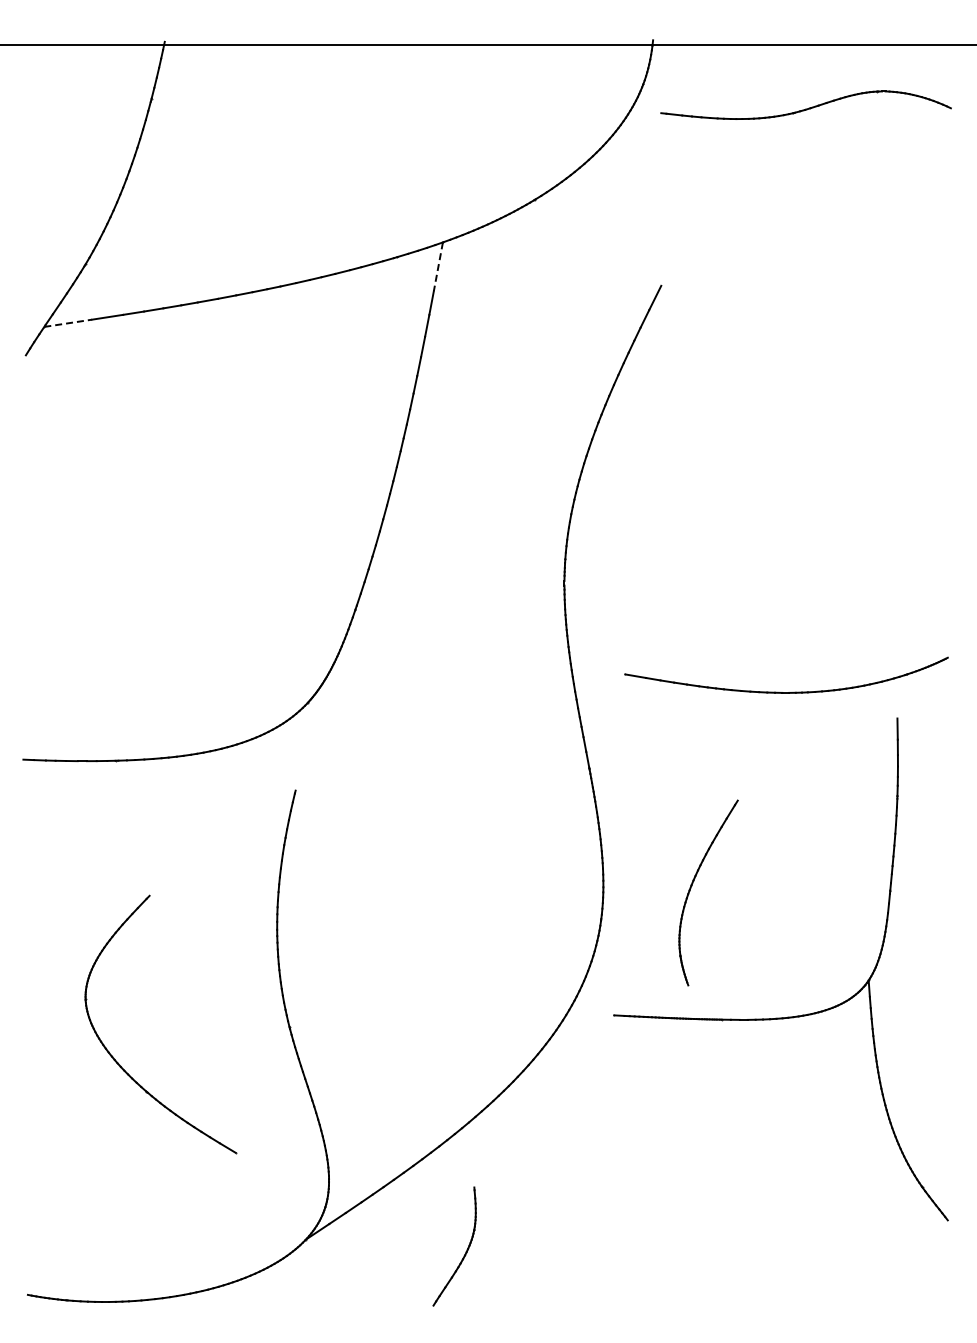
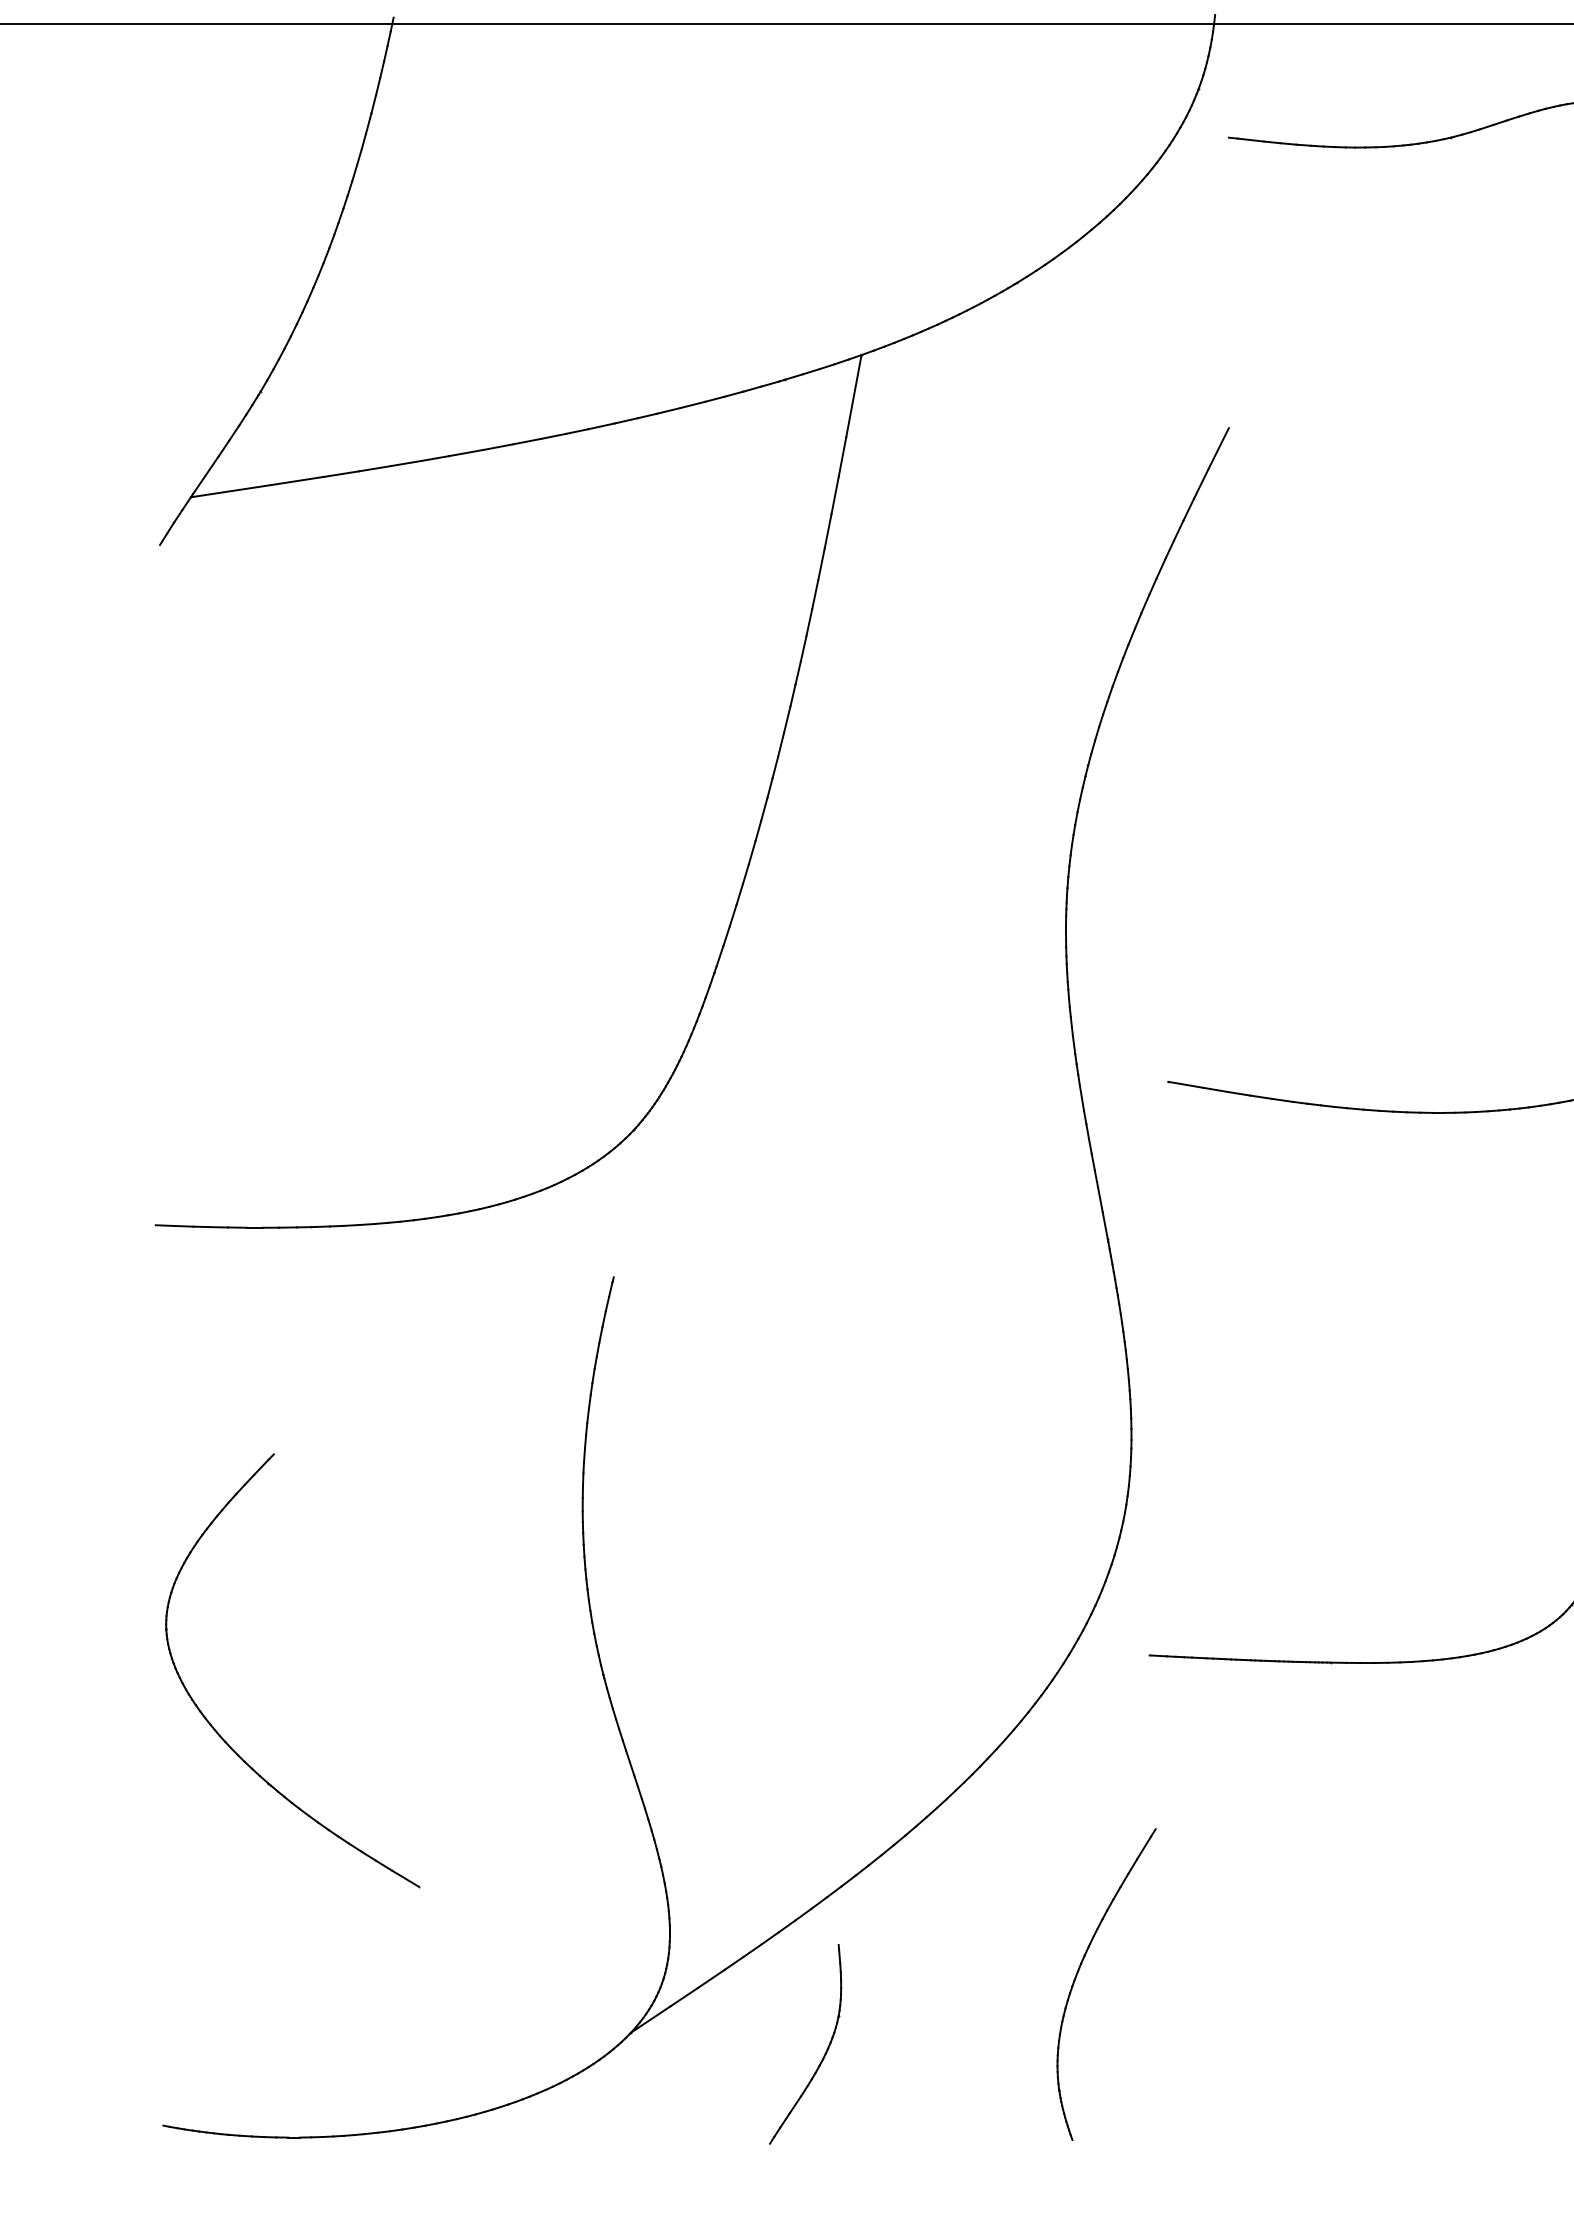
line: (438, 266) -> (854, 395), dashed -> solid
line: (68, 323) -> (231, 491), dashed -> solid
part: (692, 886) -> (1079, 1973), moved
part: (119, 1063) -> (223, 1736), moved
part: (465, 1251) -> (823, 2052), moved

